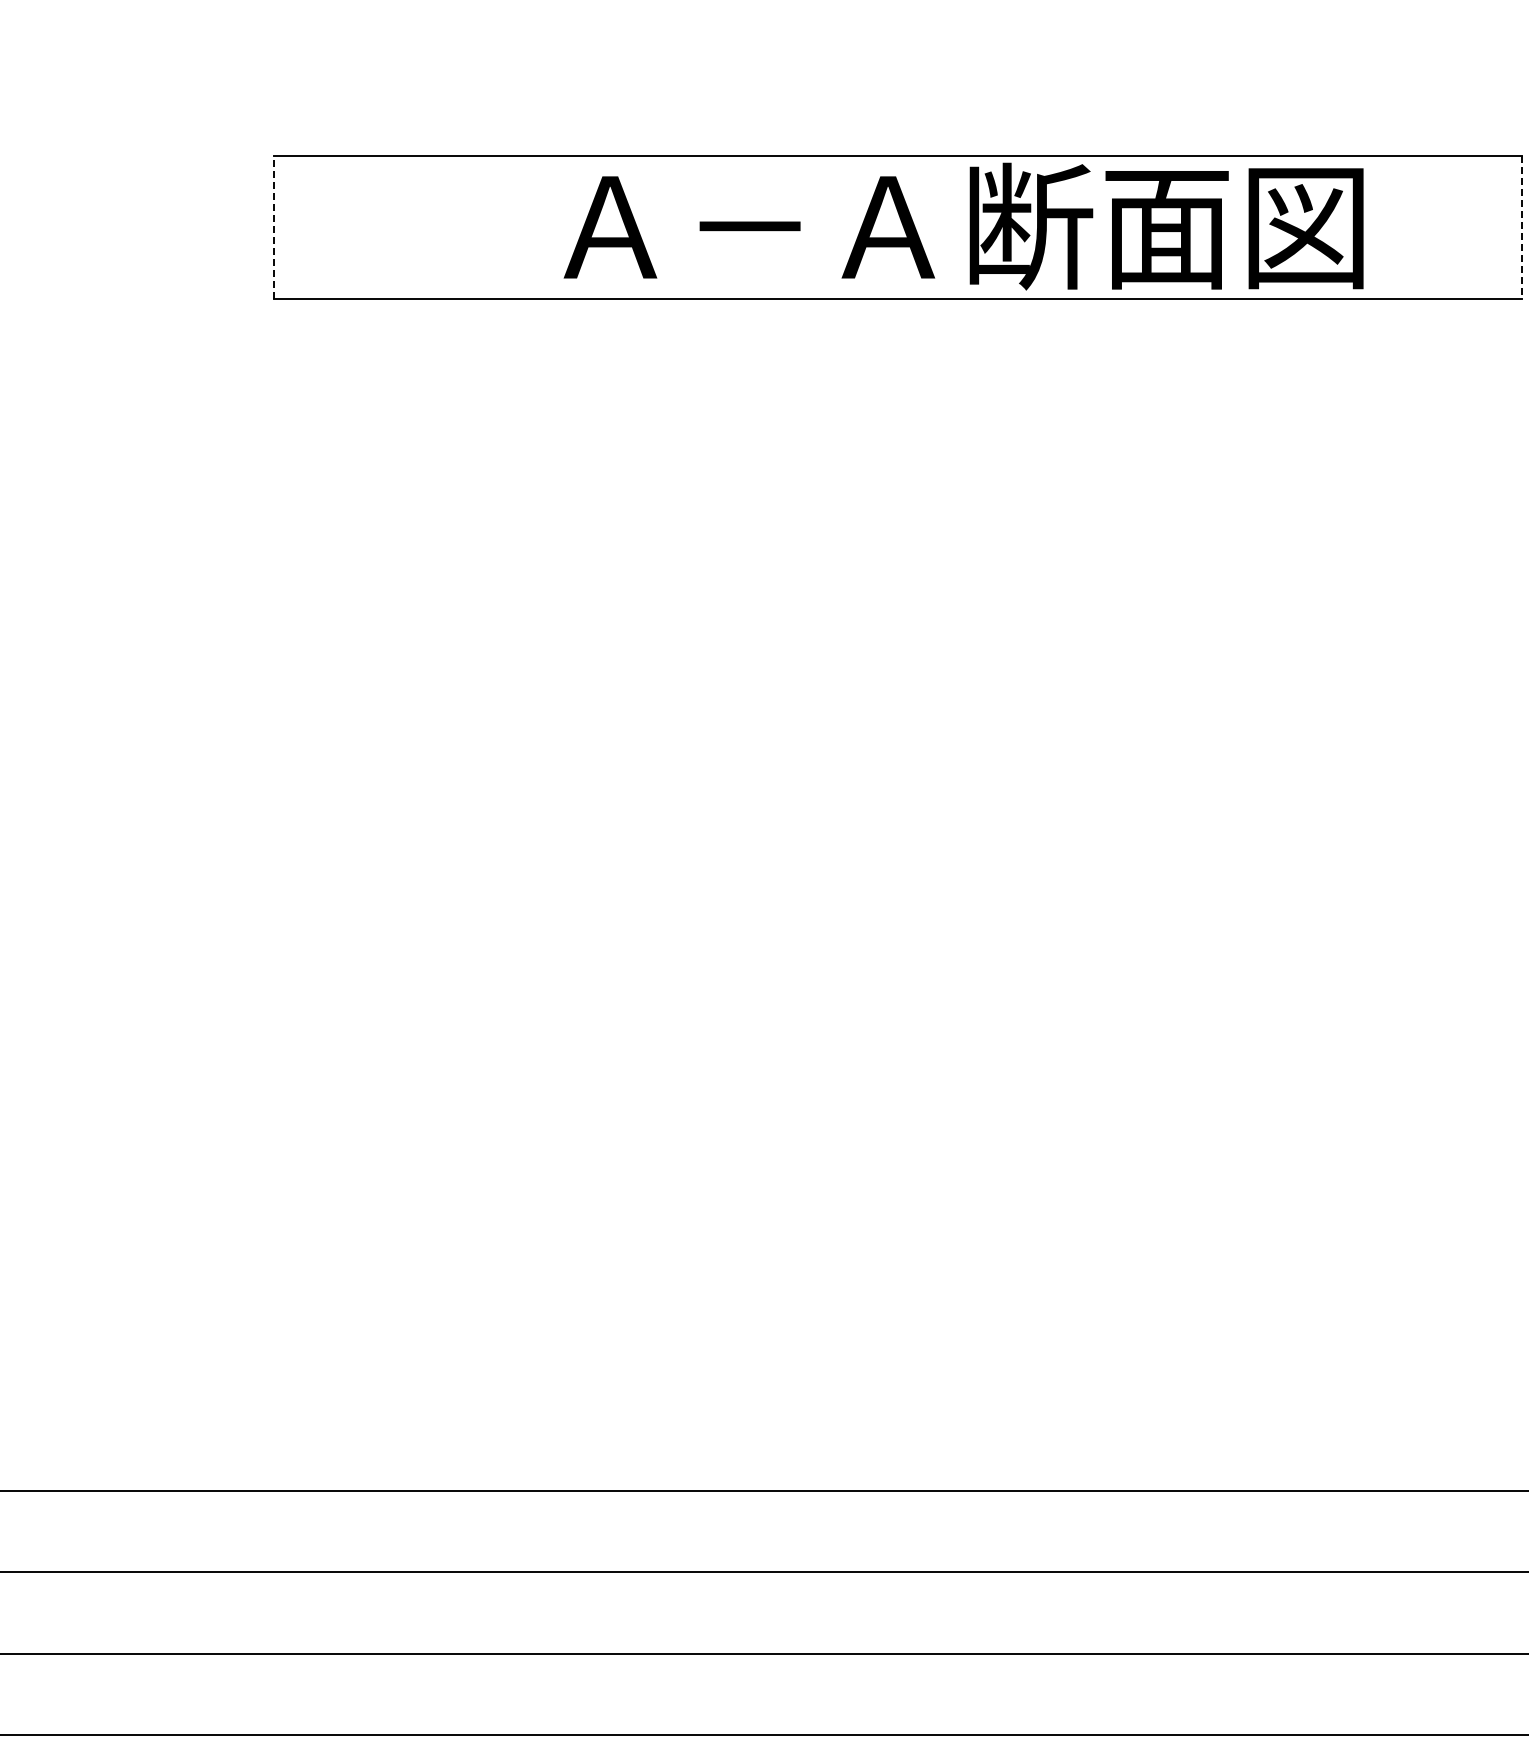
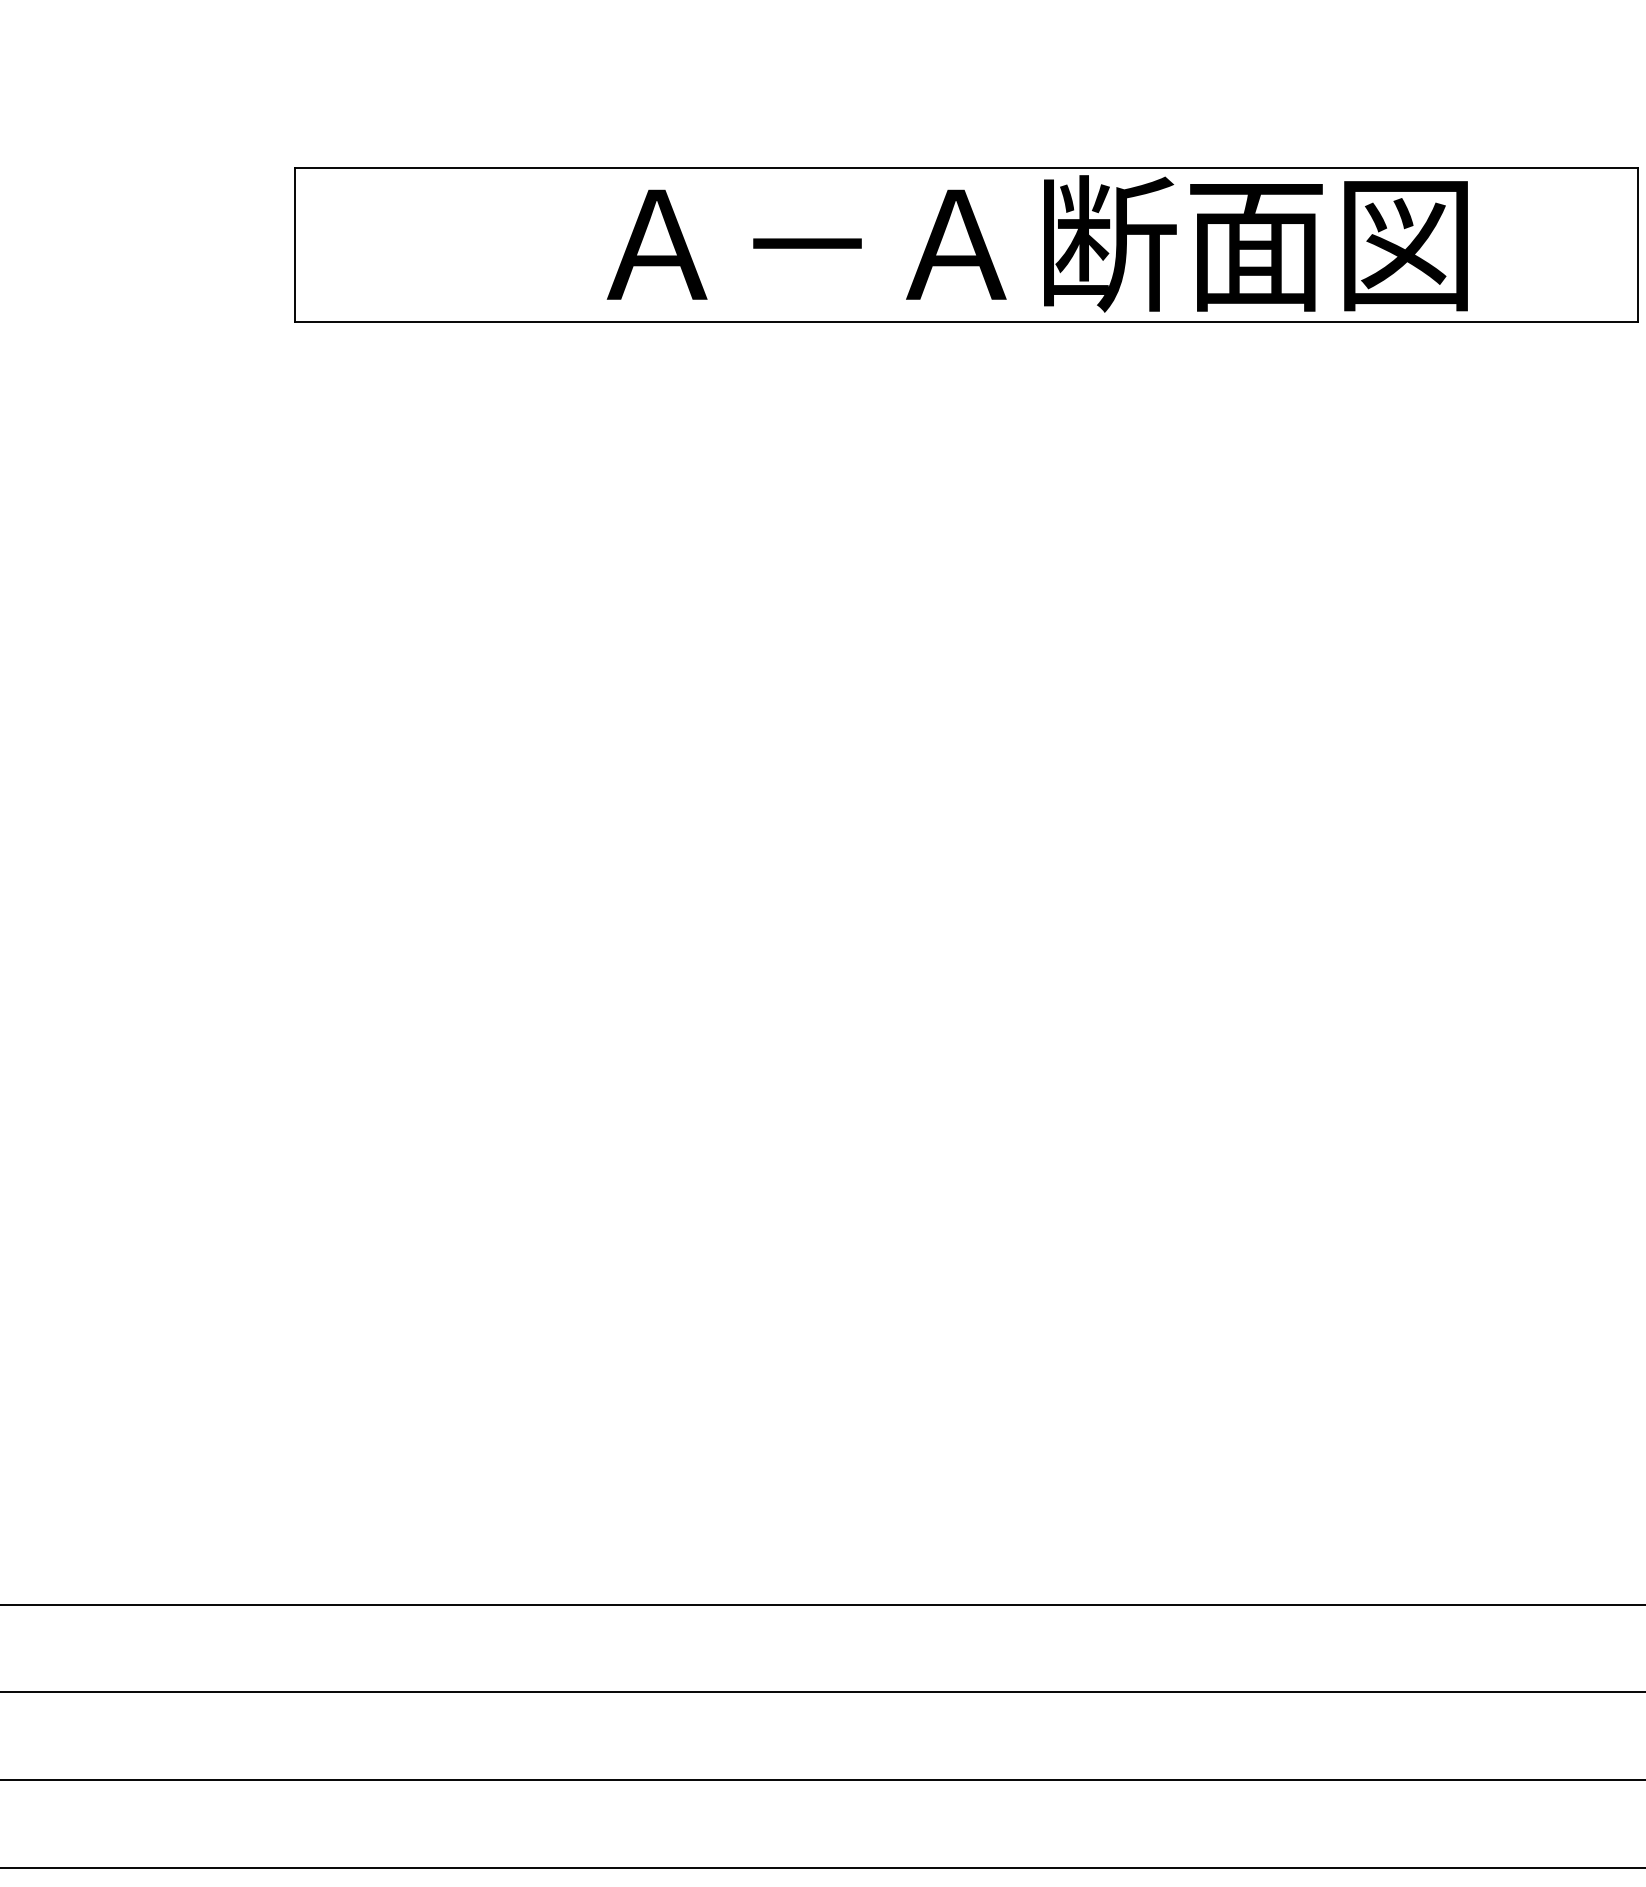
line: (274, 227) -> (295, 244), dashed -> solid
line: (1521, 228) -> (1637, 245), dashed -> solid

